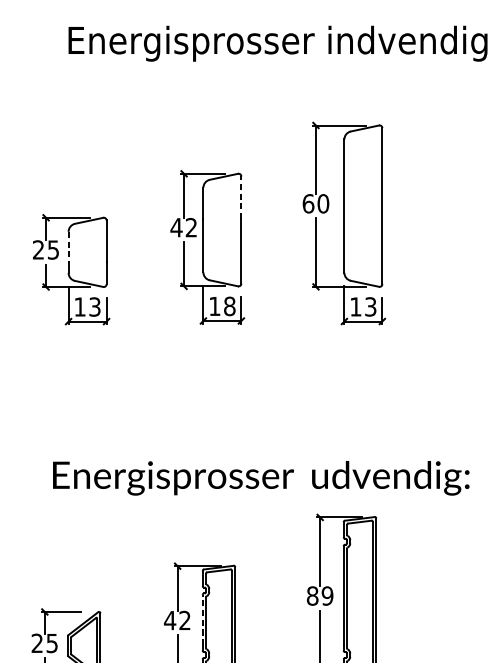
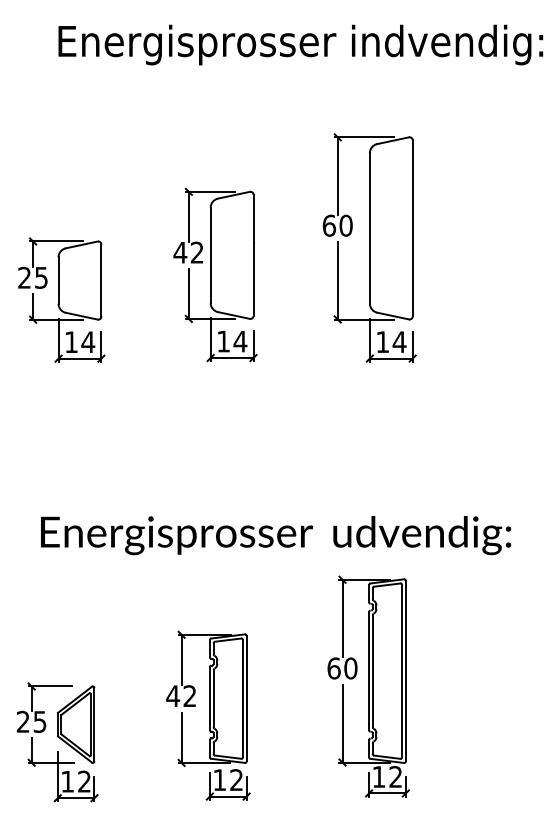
line: (241, 197) -> (253, 218), dashed -> solid
line: (68, 247) -> (58, 274), dashed -> solid
text: (229, 306) -> (240, 341), 18 -> 14
text: (95, 307) -> (88, 342), 13 -> 14
text: (370, 307) -> (399, 342), 13 -> 14
text: (320, 596) -> (342, 668), 89 -> 60
line: (202, 619) -> (209, 695), dashed -> solid

